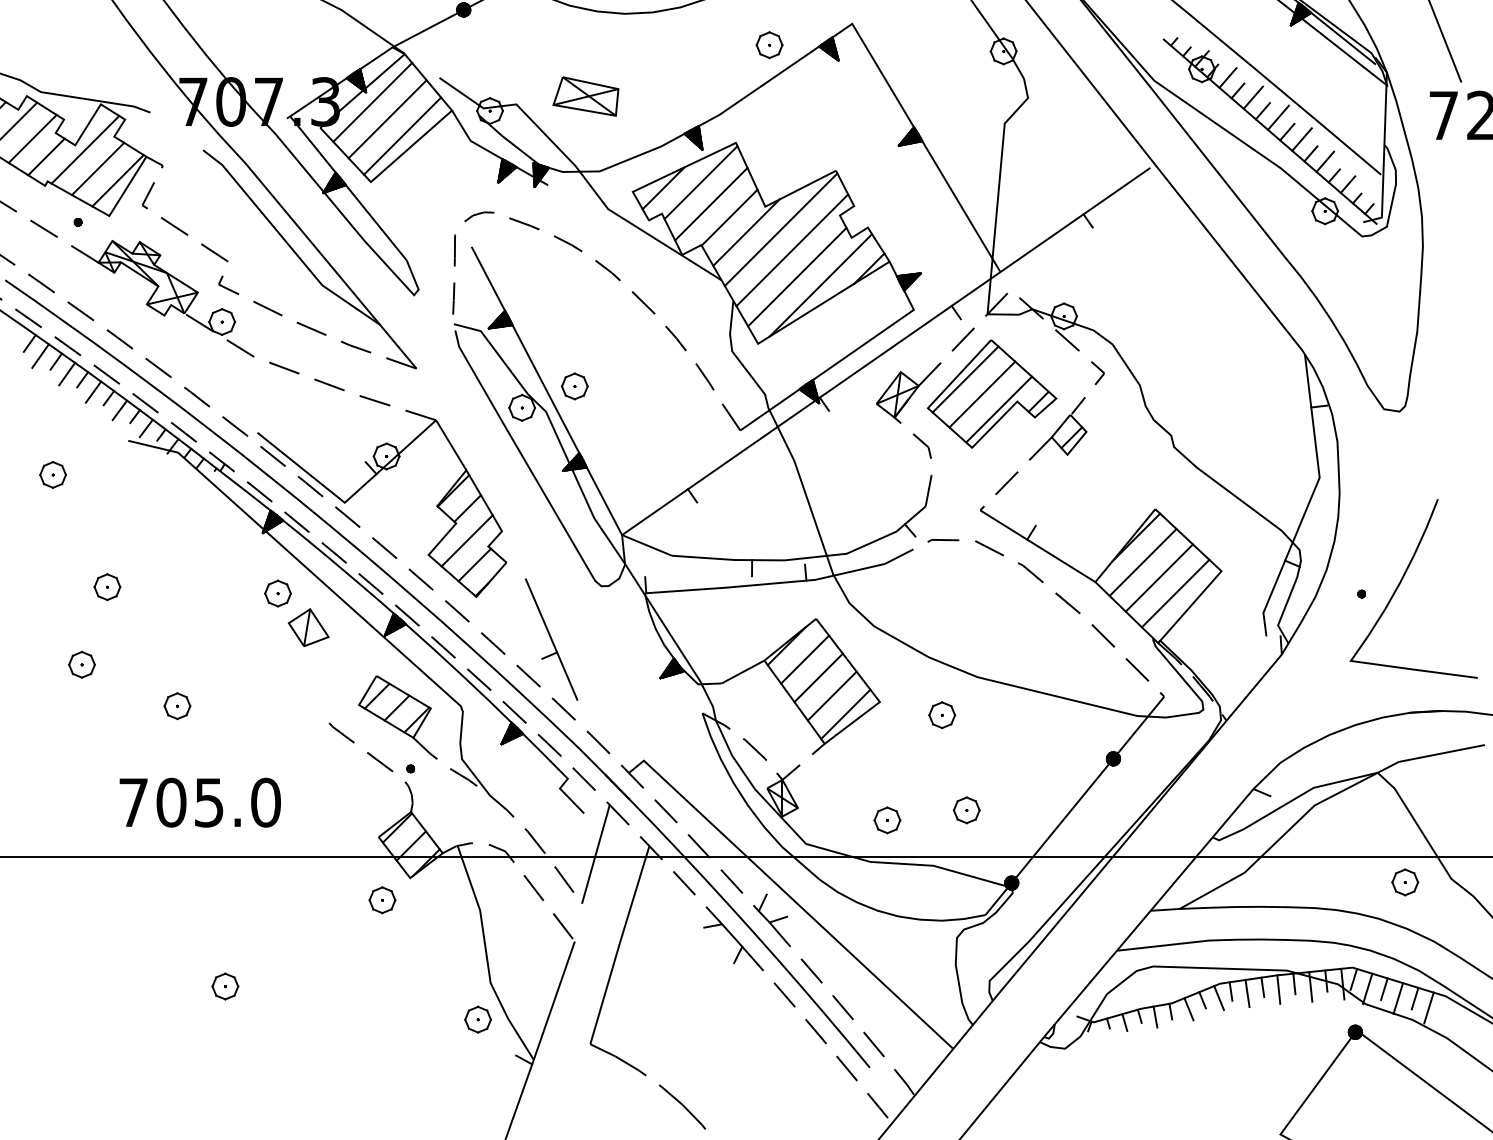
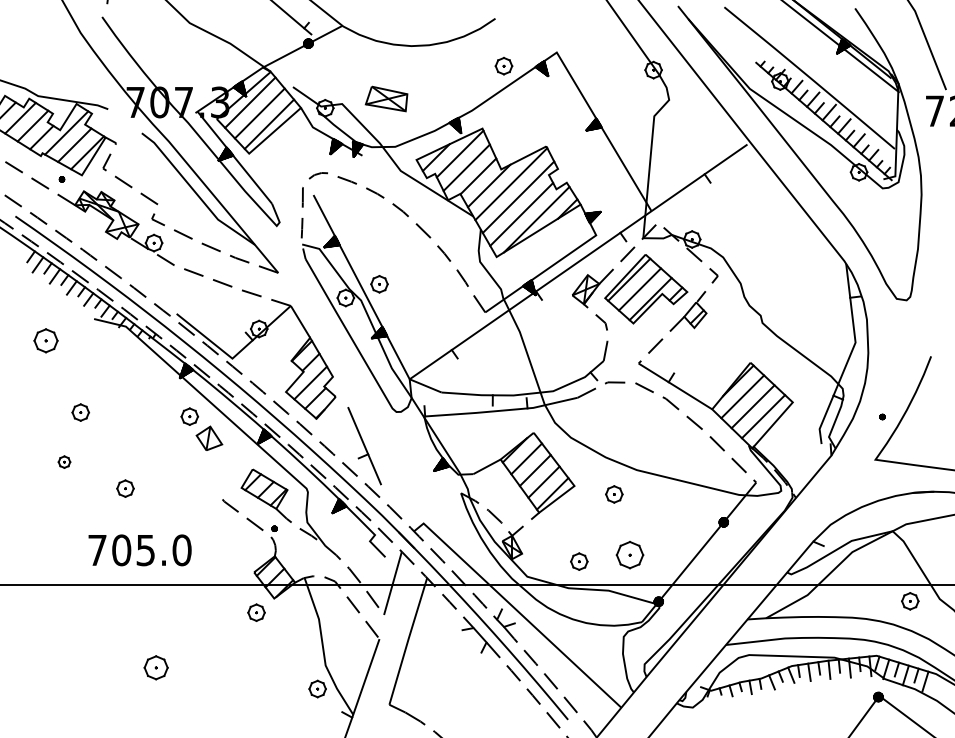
part: (52, 474) -> (45, 340), size x1.4
part: (82, 663) -> (64, 461), size x0.7
part: (965, 810) -> (629, 555), size x1.6
part: (224, 985) -> (155, 667), size x1.4

